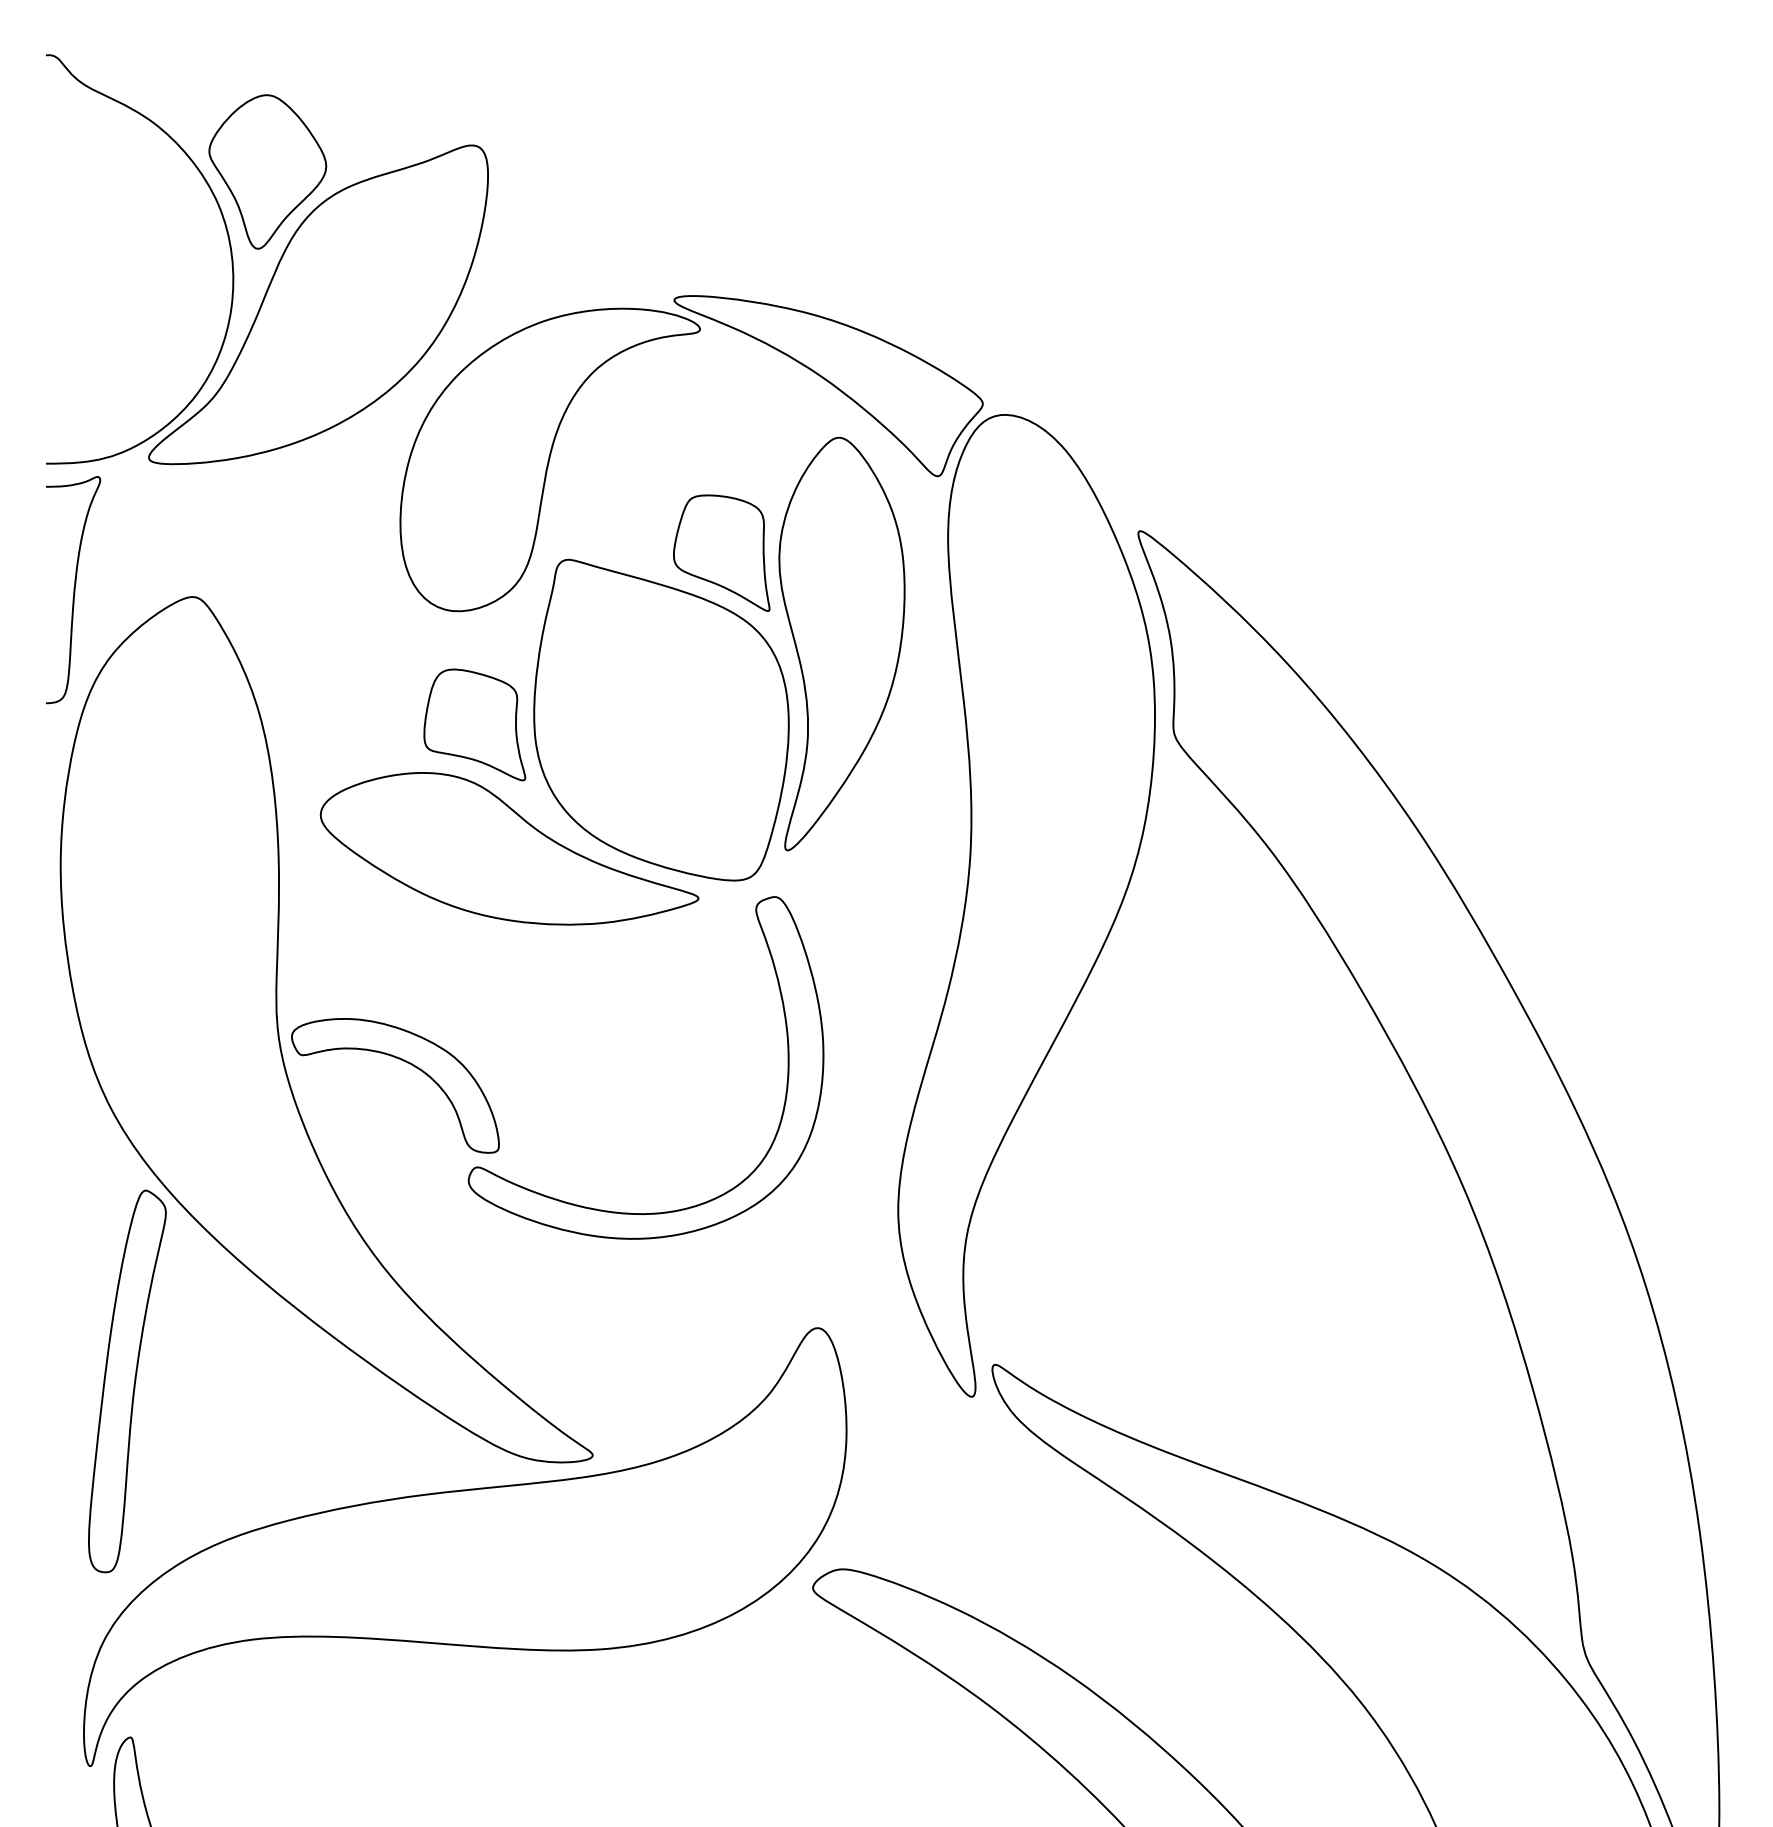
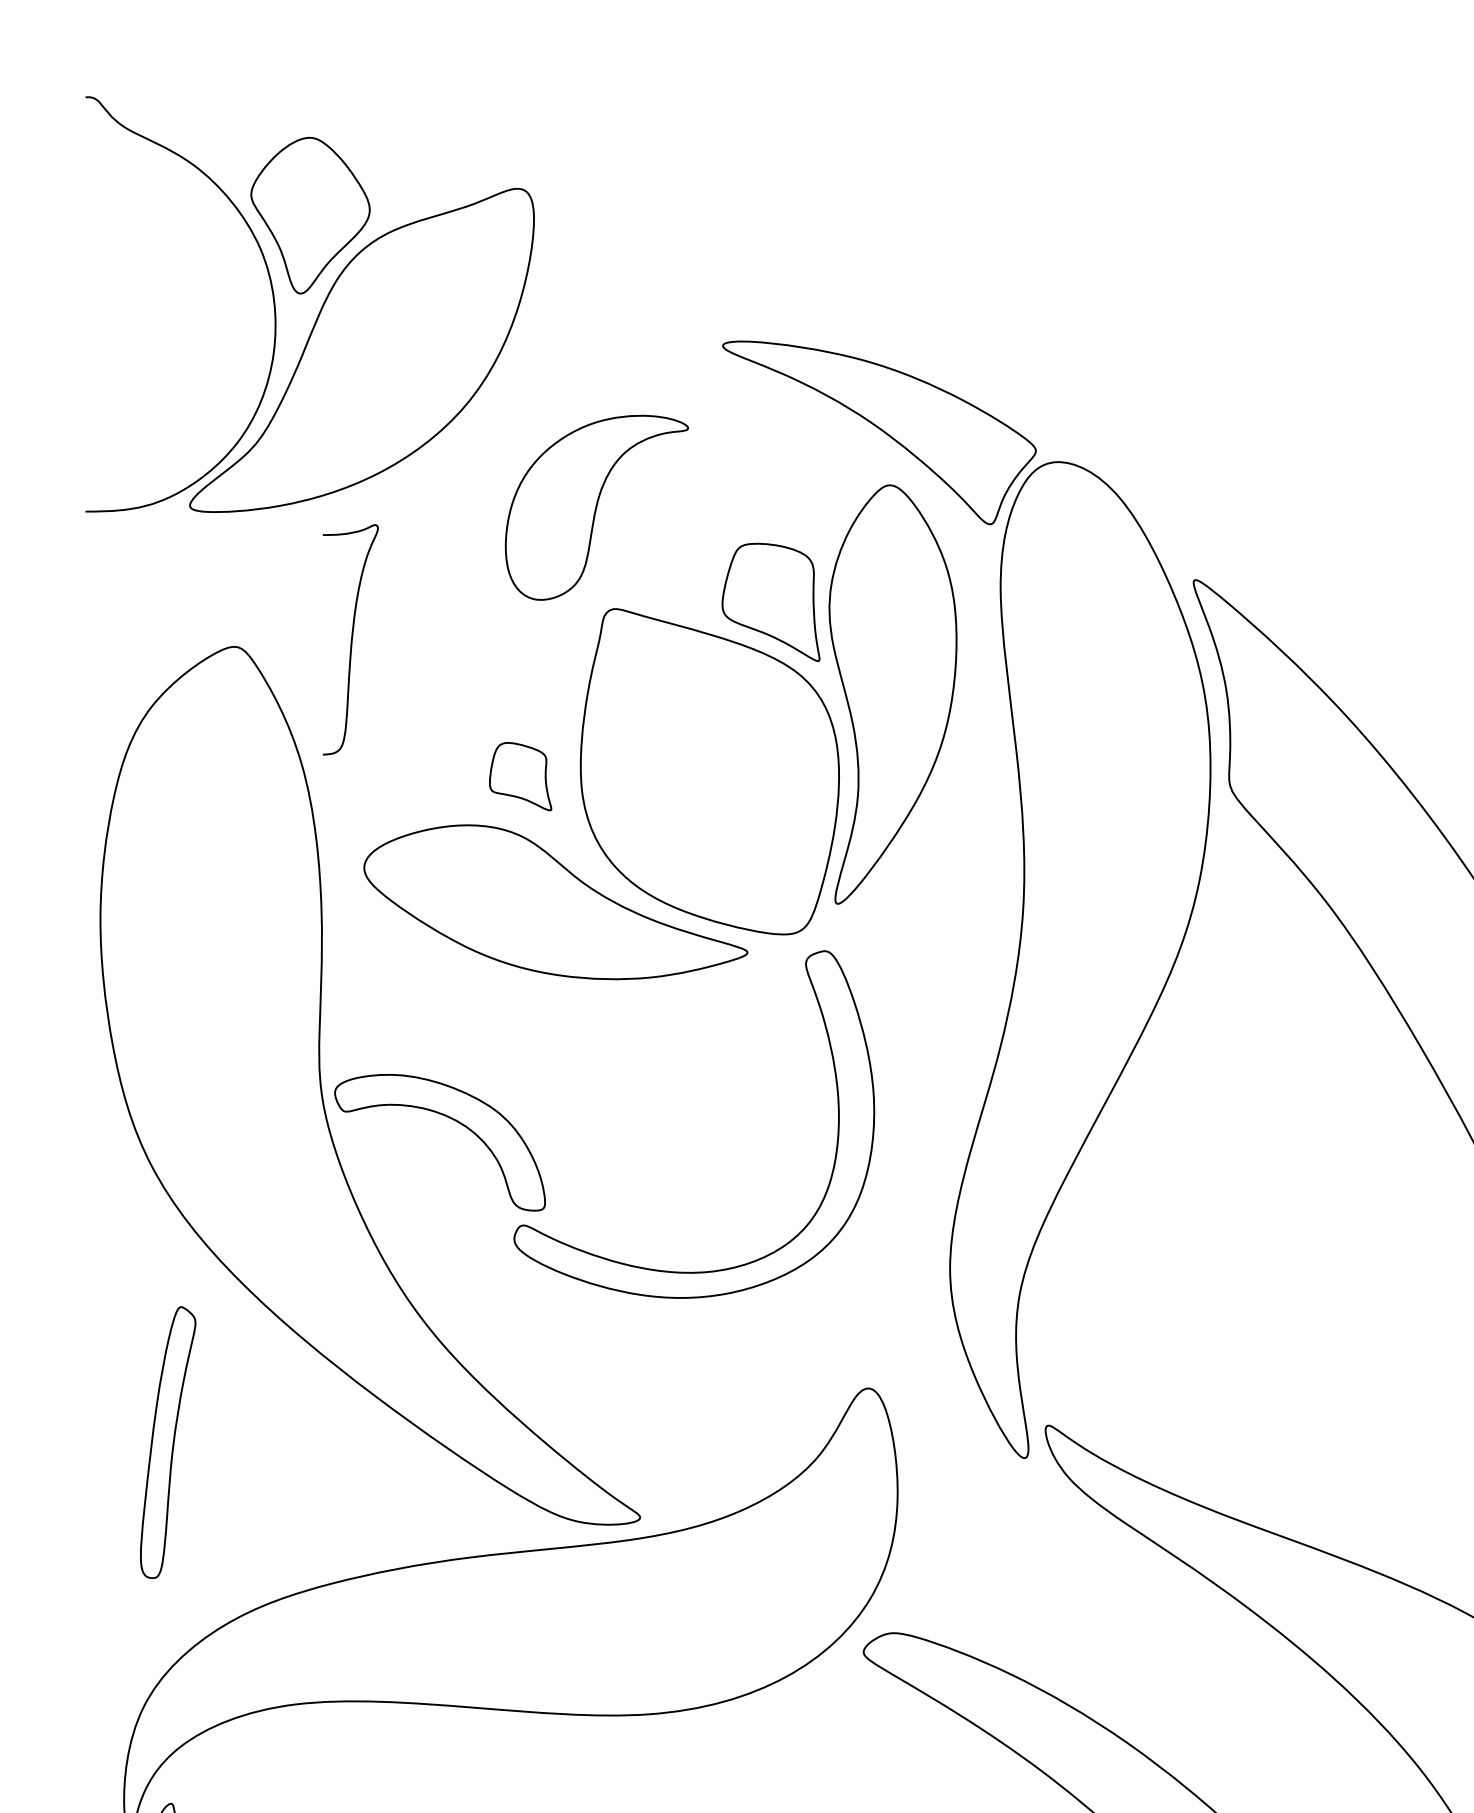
part: (549, 459) -> (596, 507), size x0.6
curve: (73, 590) -> (350, 640), moved
part: (474, 724) -> (520, 776), size x0.6
part: (127, 1381) -> (168, 1442), size x0.7

